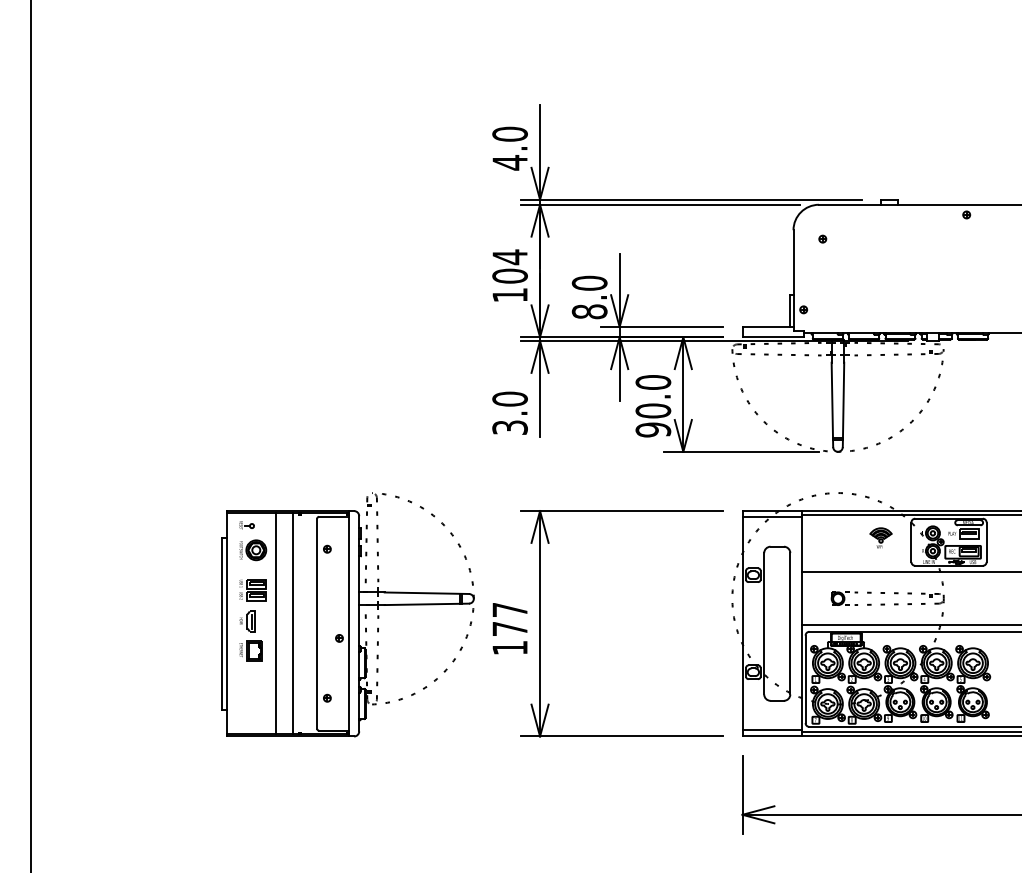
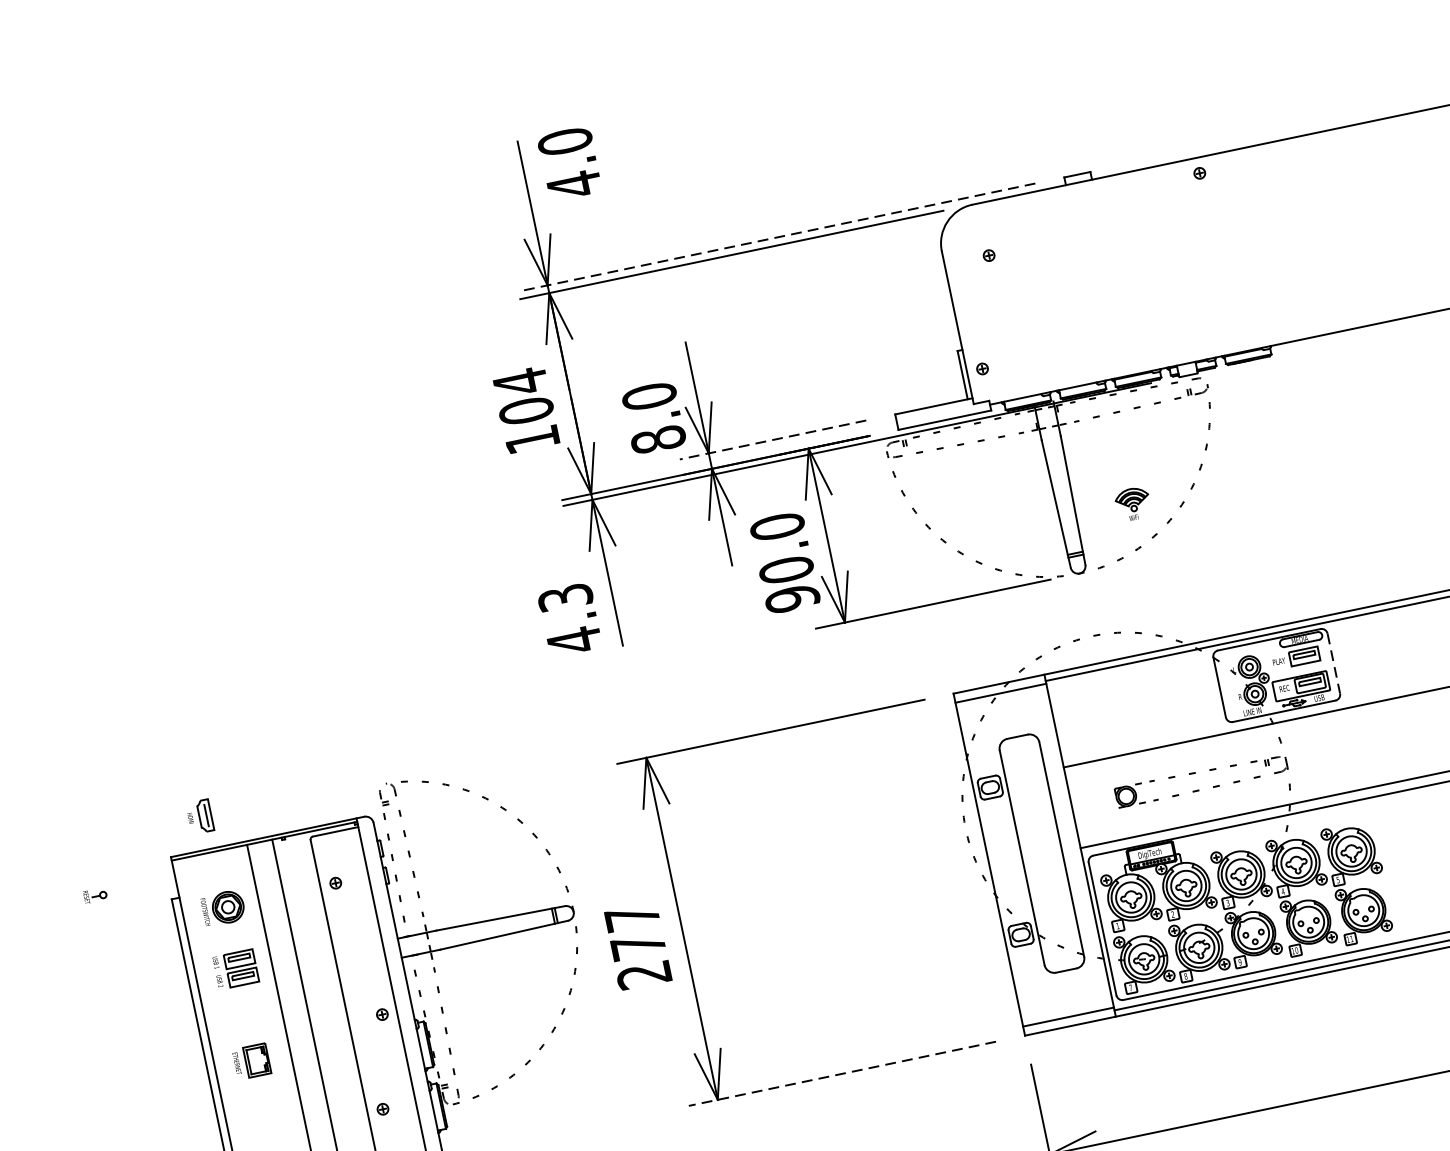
text: (509, 148) -> (568, 163), moved
line: (690, 199) -> (775, 237), solid -> dashed
line: (661, 327) -> (772, 440), solid -> dashed
text: (509, 413) -> (569, 619), 3.0 -> 4.3
part: (246, 525) -> (94, 895), moved
part: (880, 537) -> (1132, 503), moved
line: (986, 542) -> (1333, 664), solid -> dashed
part: (247, 621) -> (200, 816), moved
text: (509, 648) -> (643, 976), 177 -> 277
line: (621, 736) -> (841, 1074), solid -> dashed

